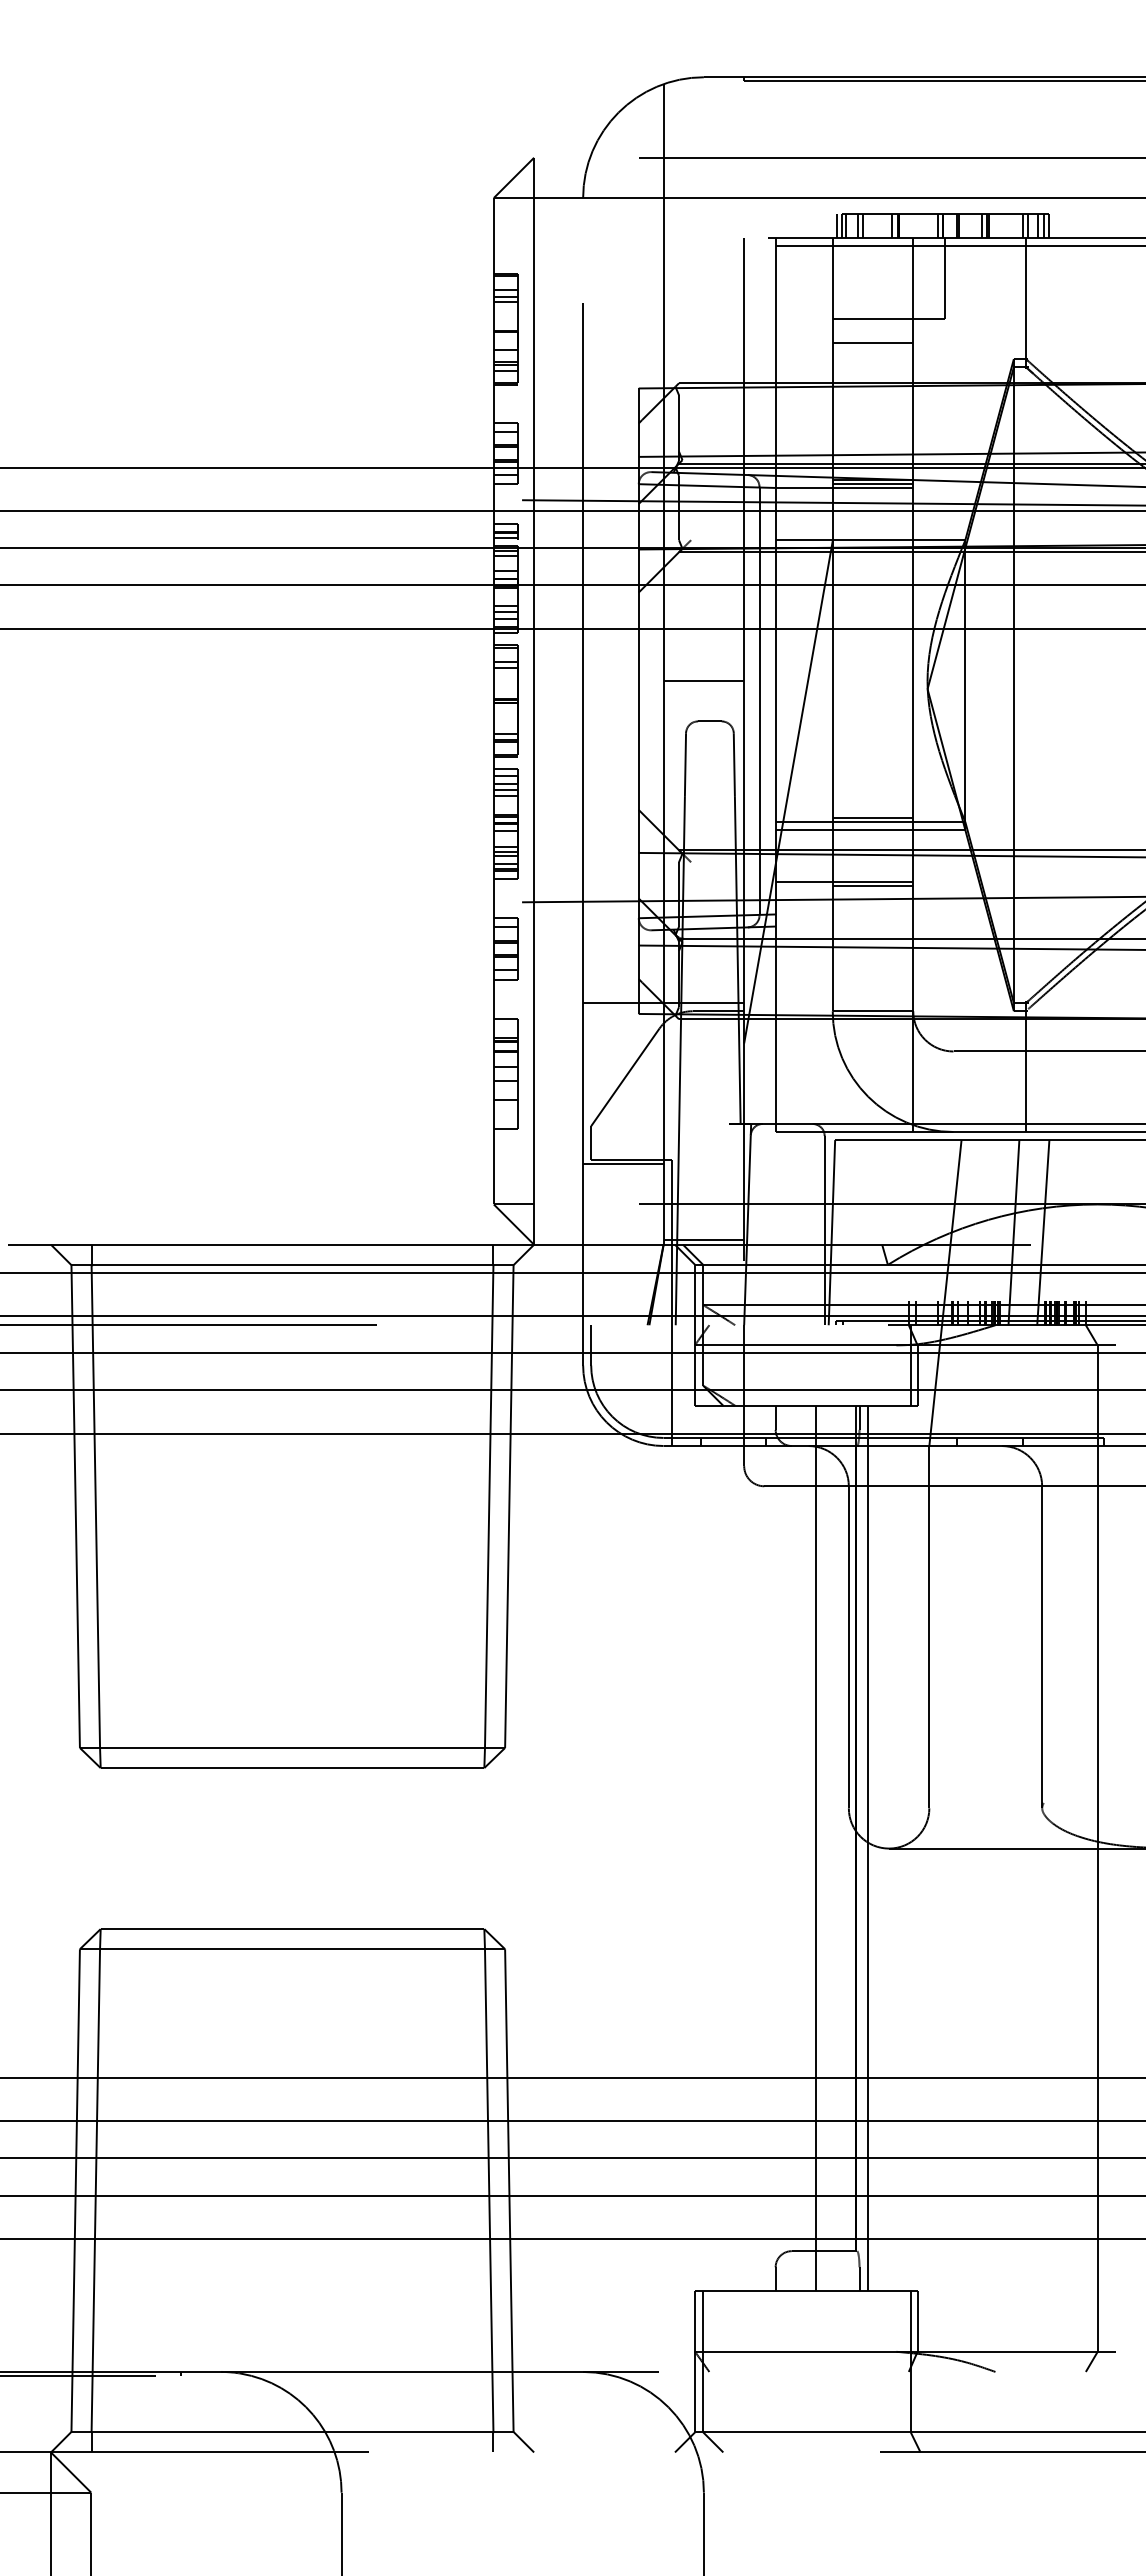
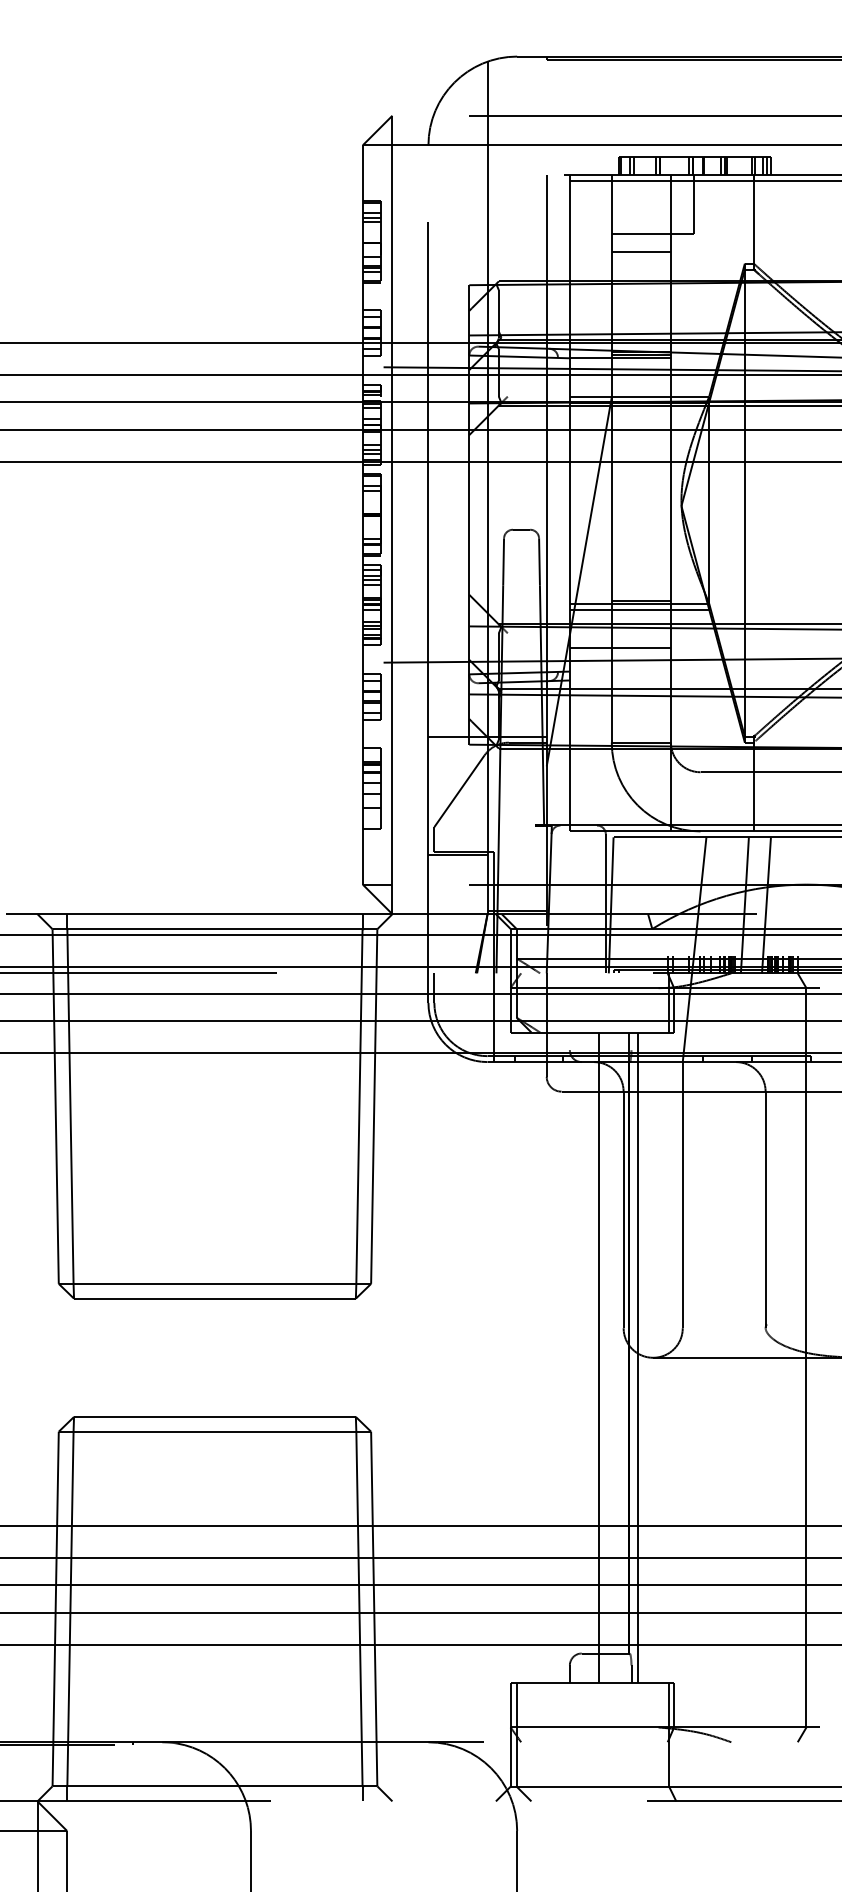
line: (837, 226) -> (615, 166), removed
line: (703, 681) -> (516, 500), removed
line: (759, 701) -> (558, 515), removed
line: (872, 886) -> (641, 651), removed
line: (775, 1417) -> (569, 1041), removed
line: (859, 1417) -> (631, 1041), removed

